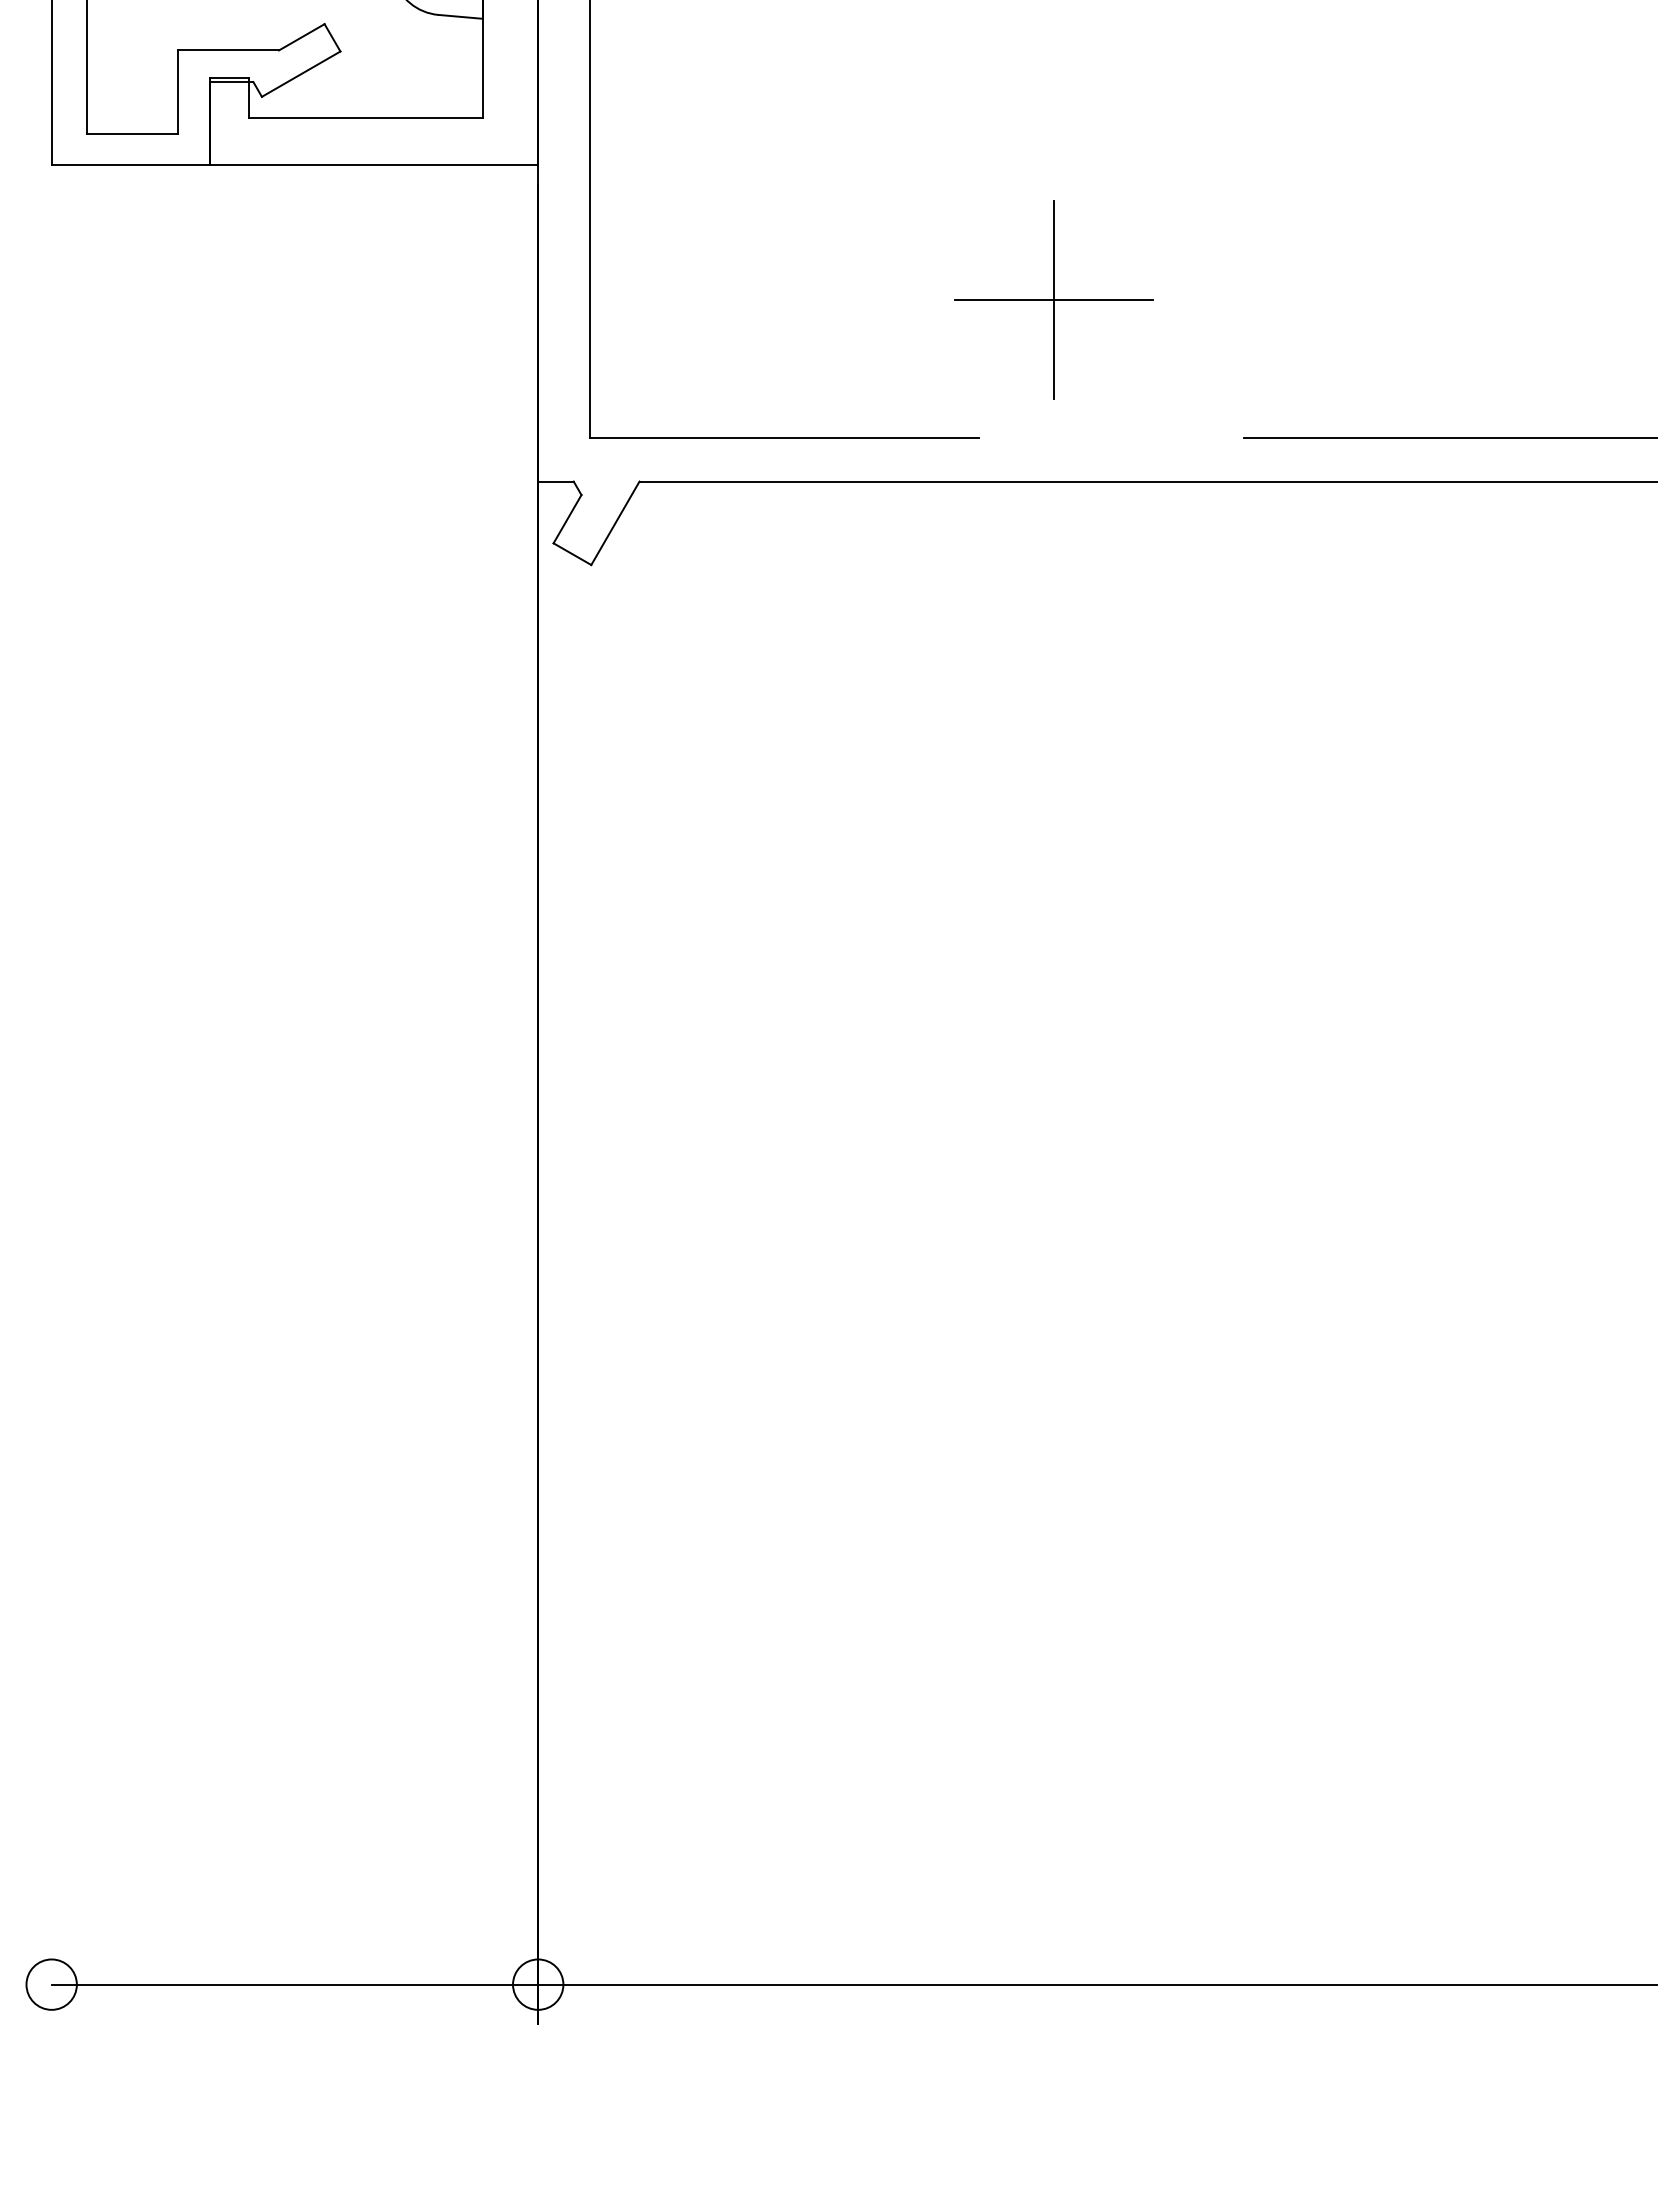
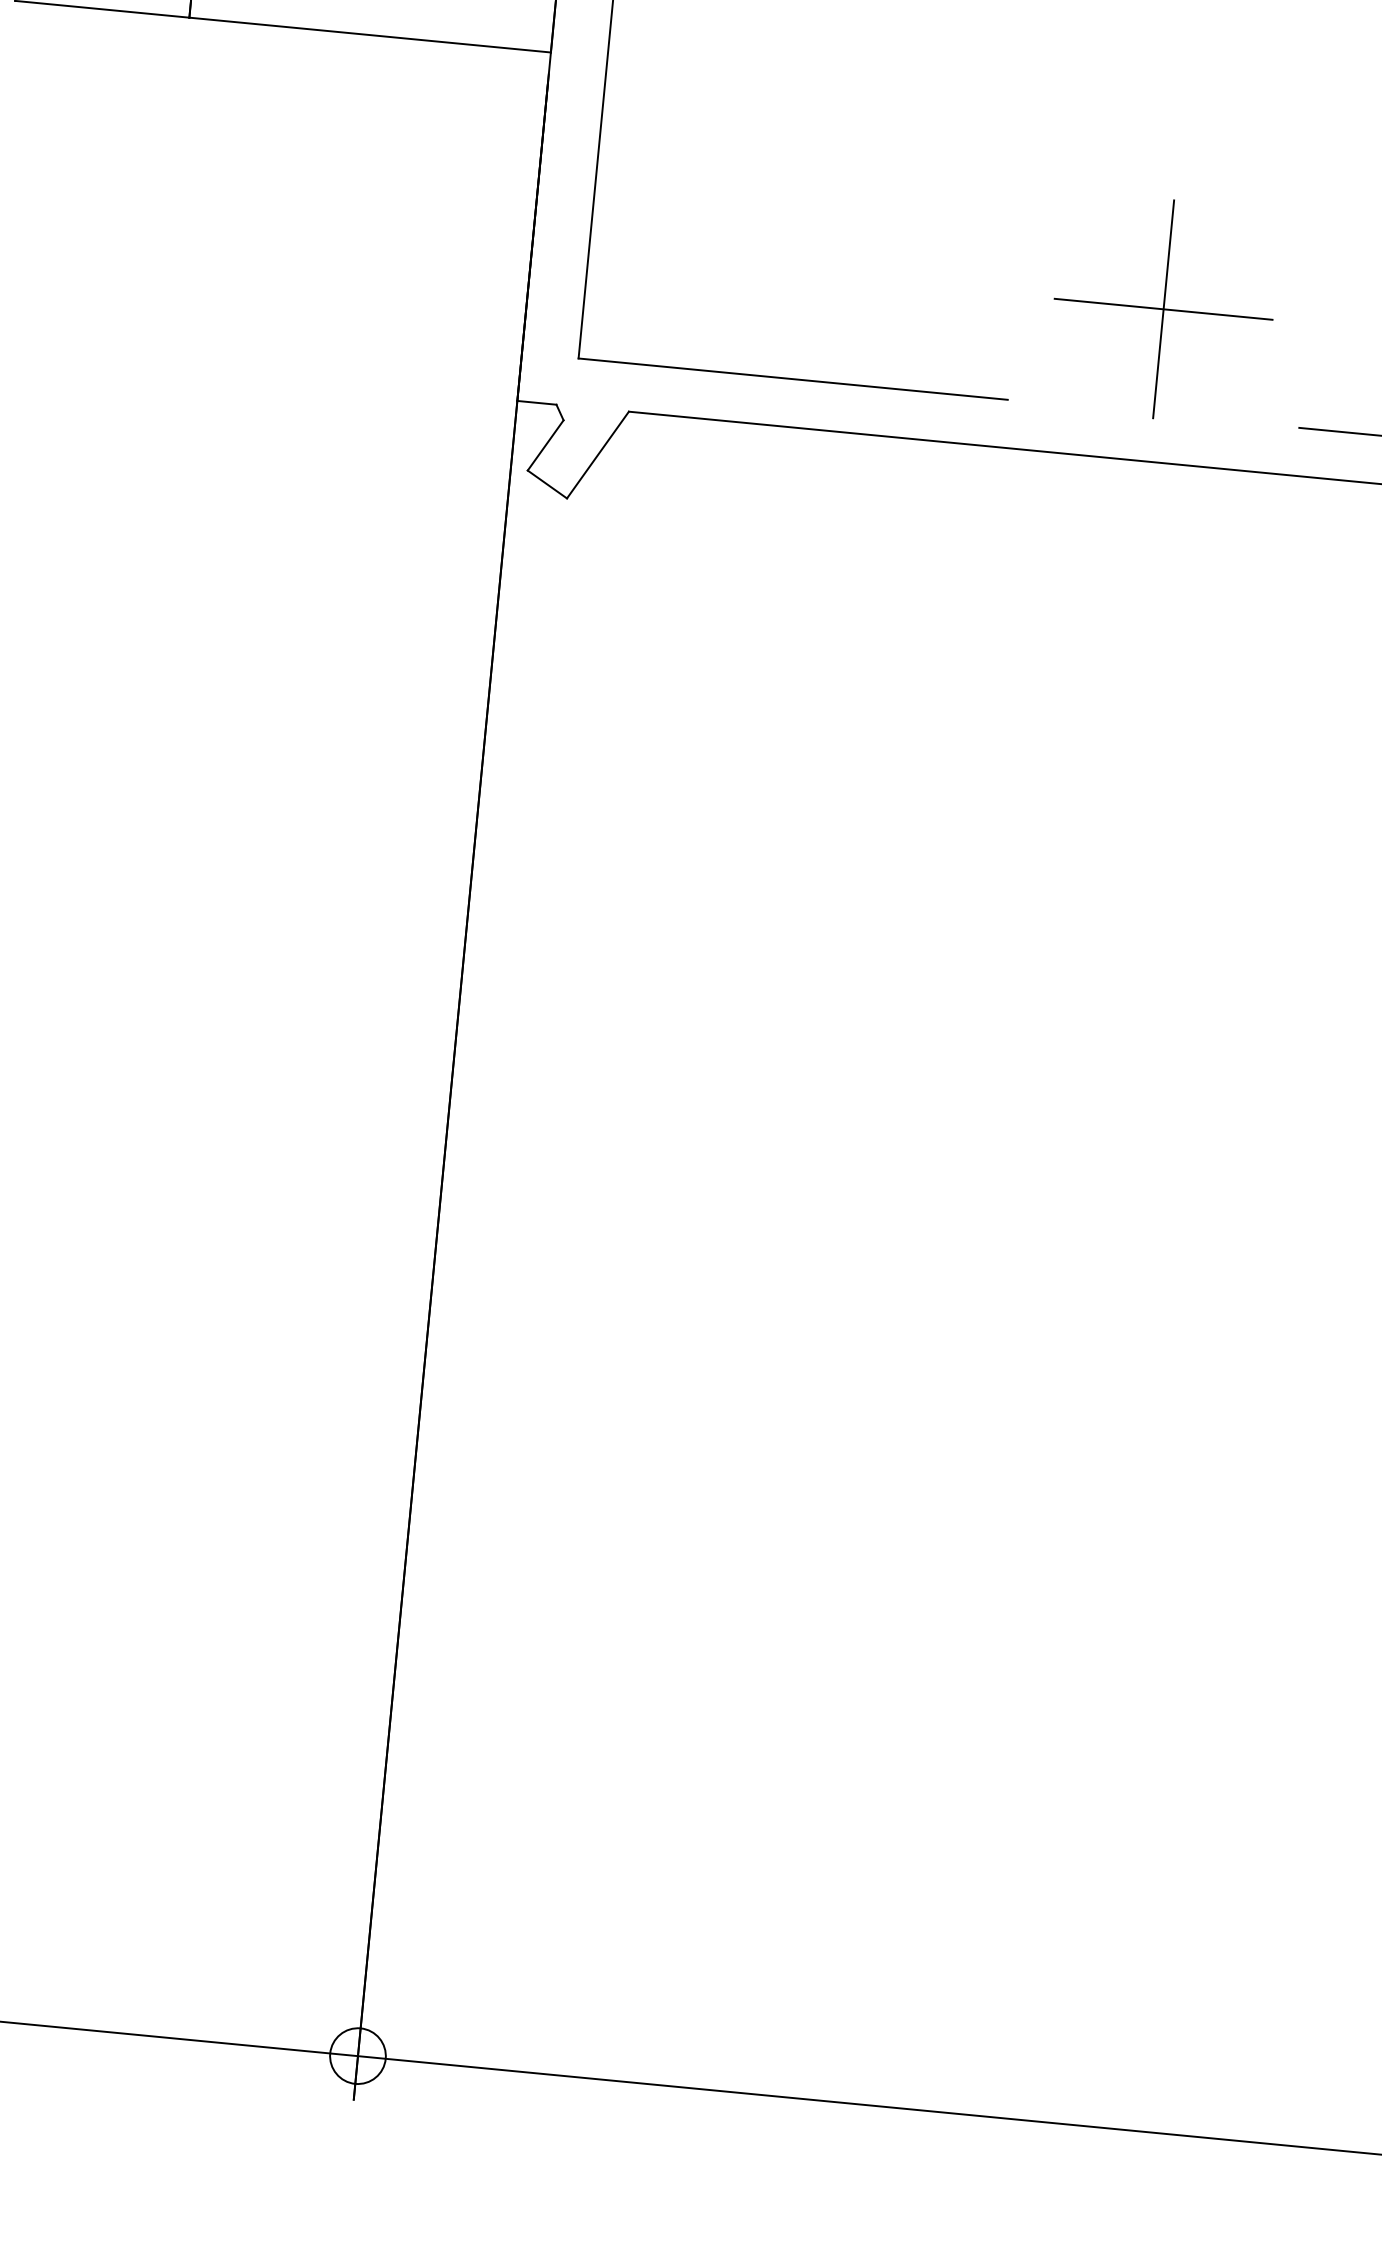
part: (1053, 299) -> (1163, 308), moved

